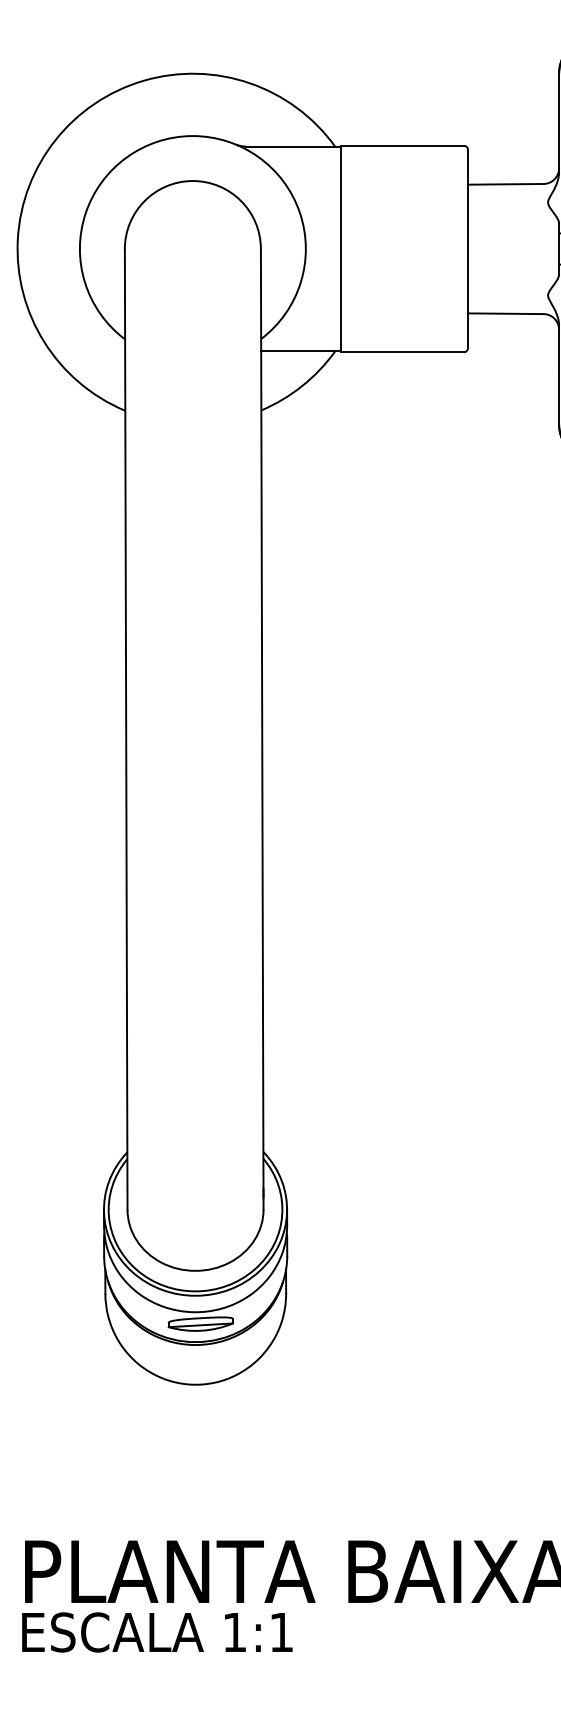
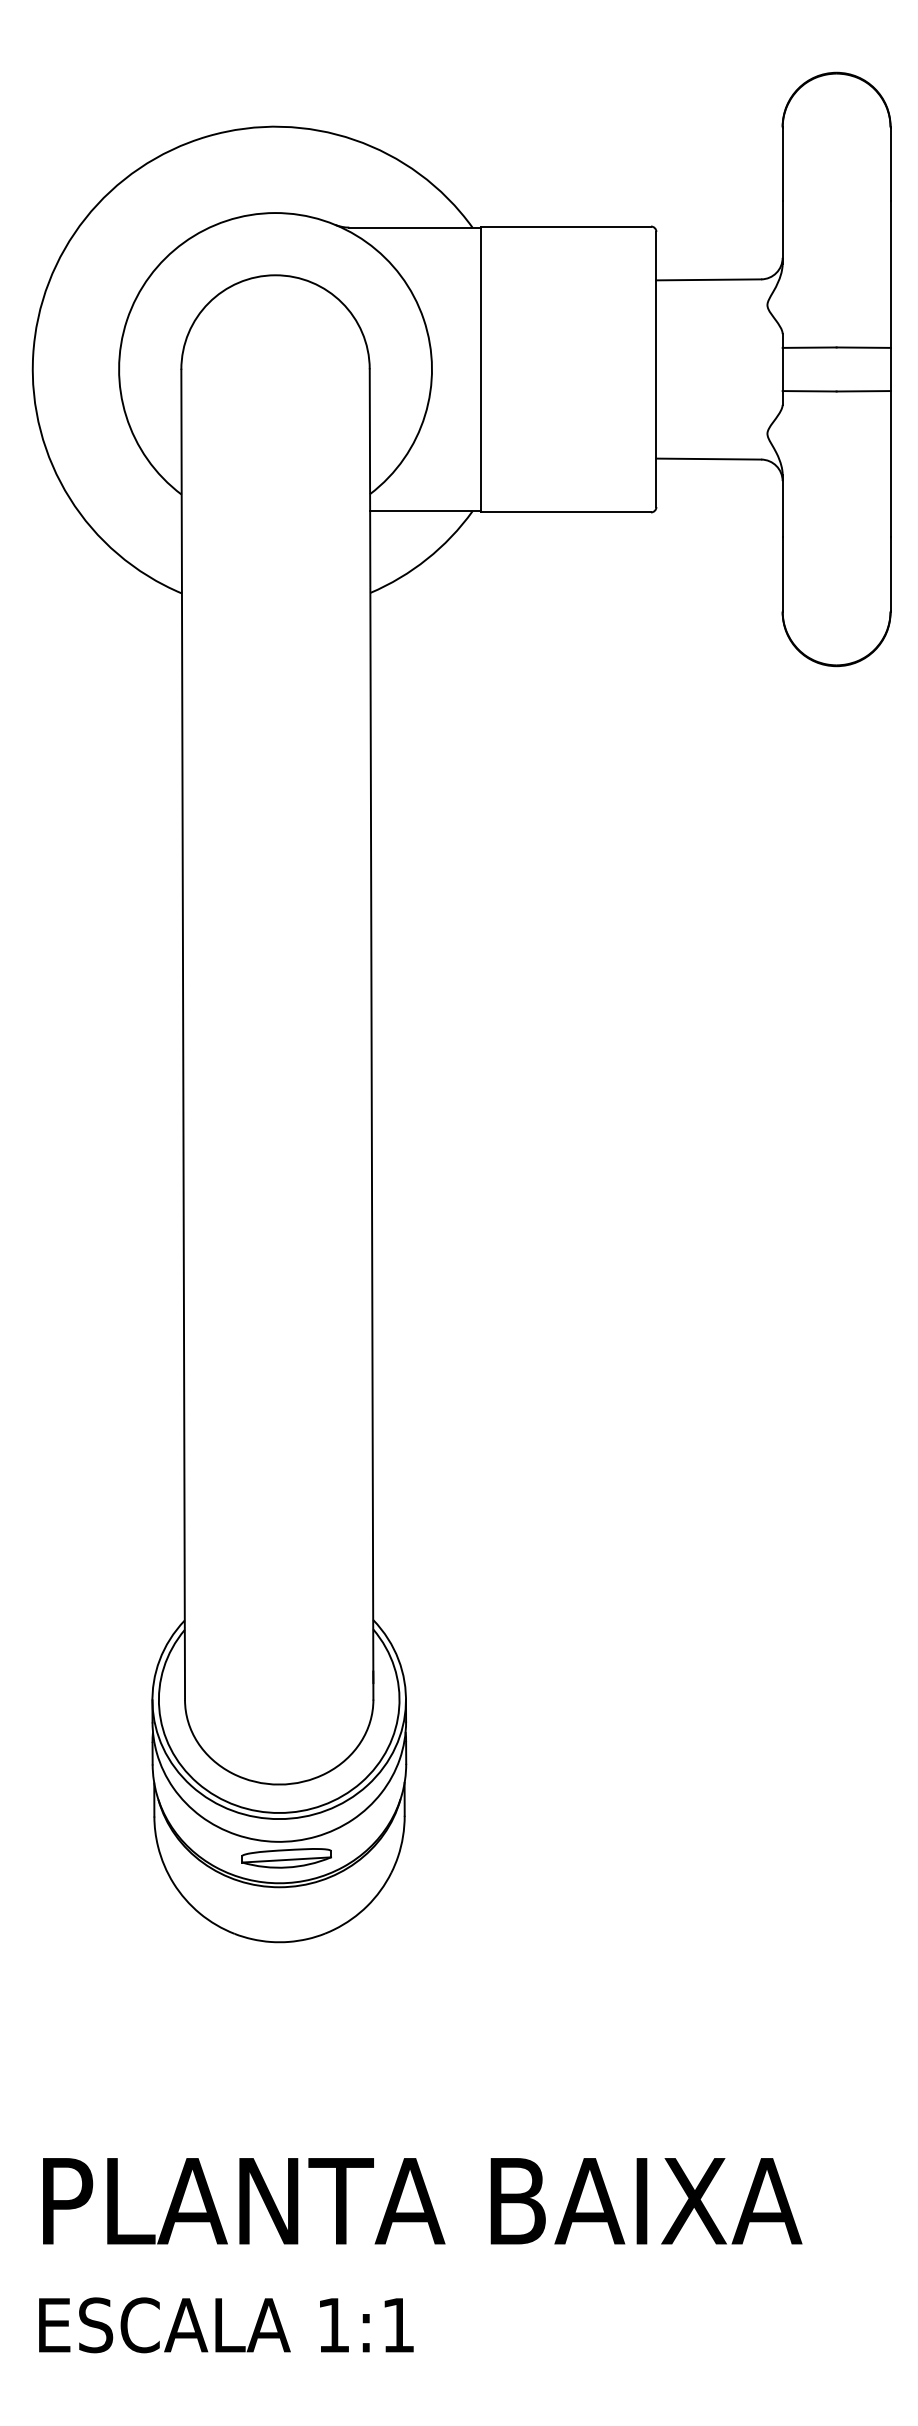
text: (157, 1632) -> (226, 2325), moved

